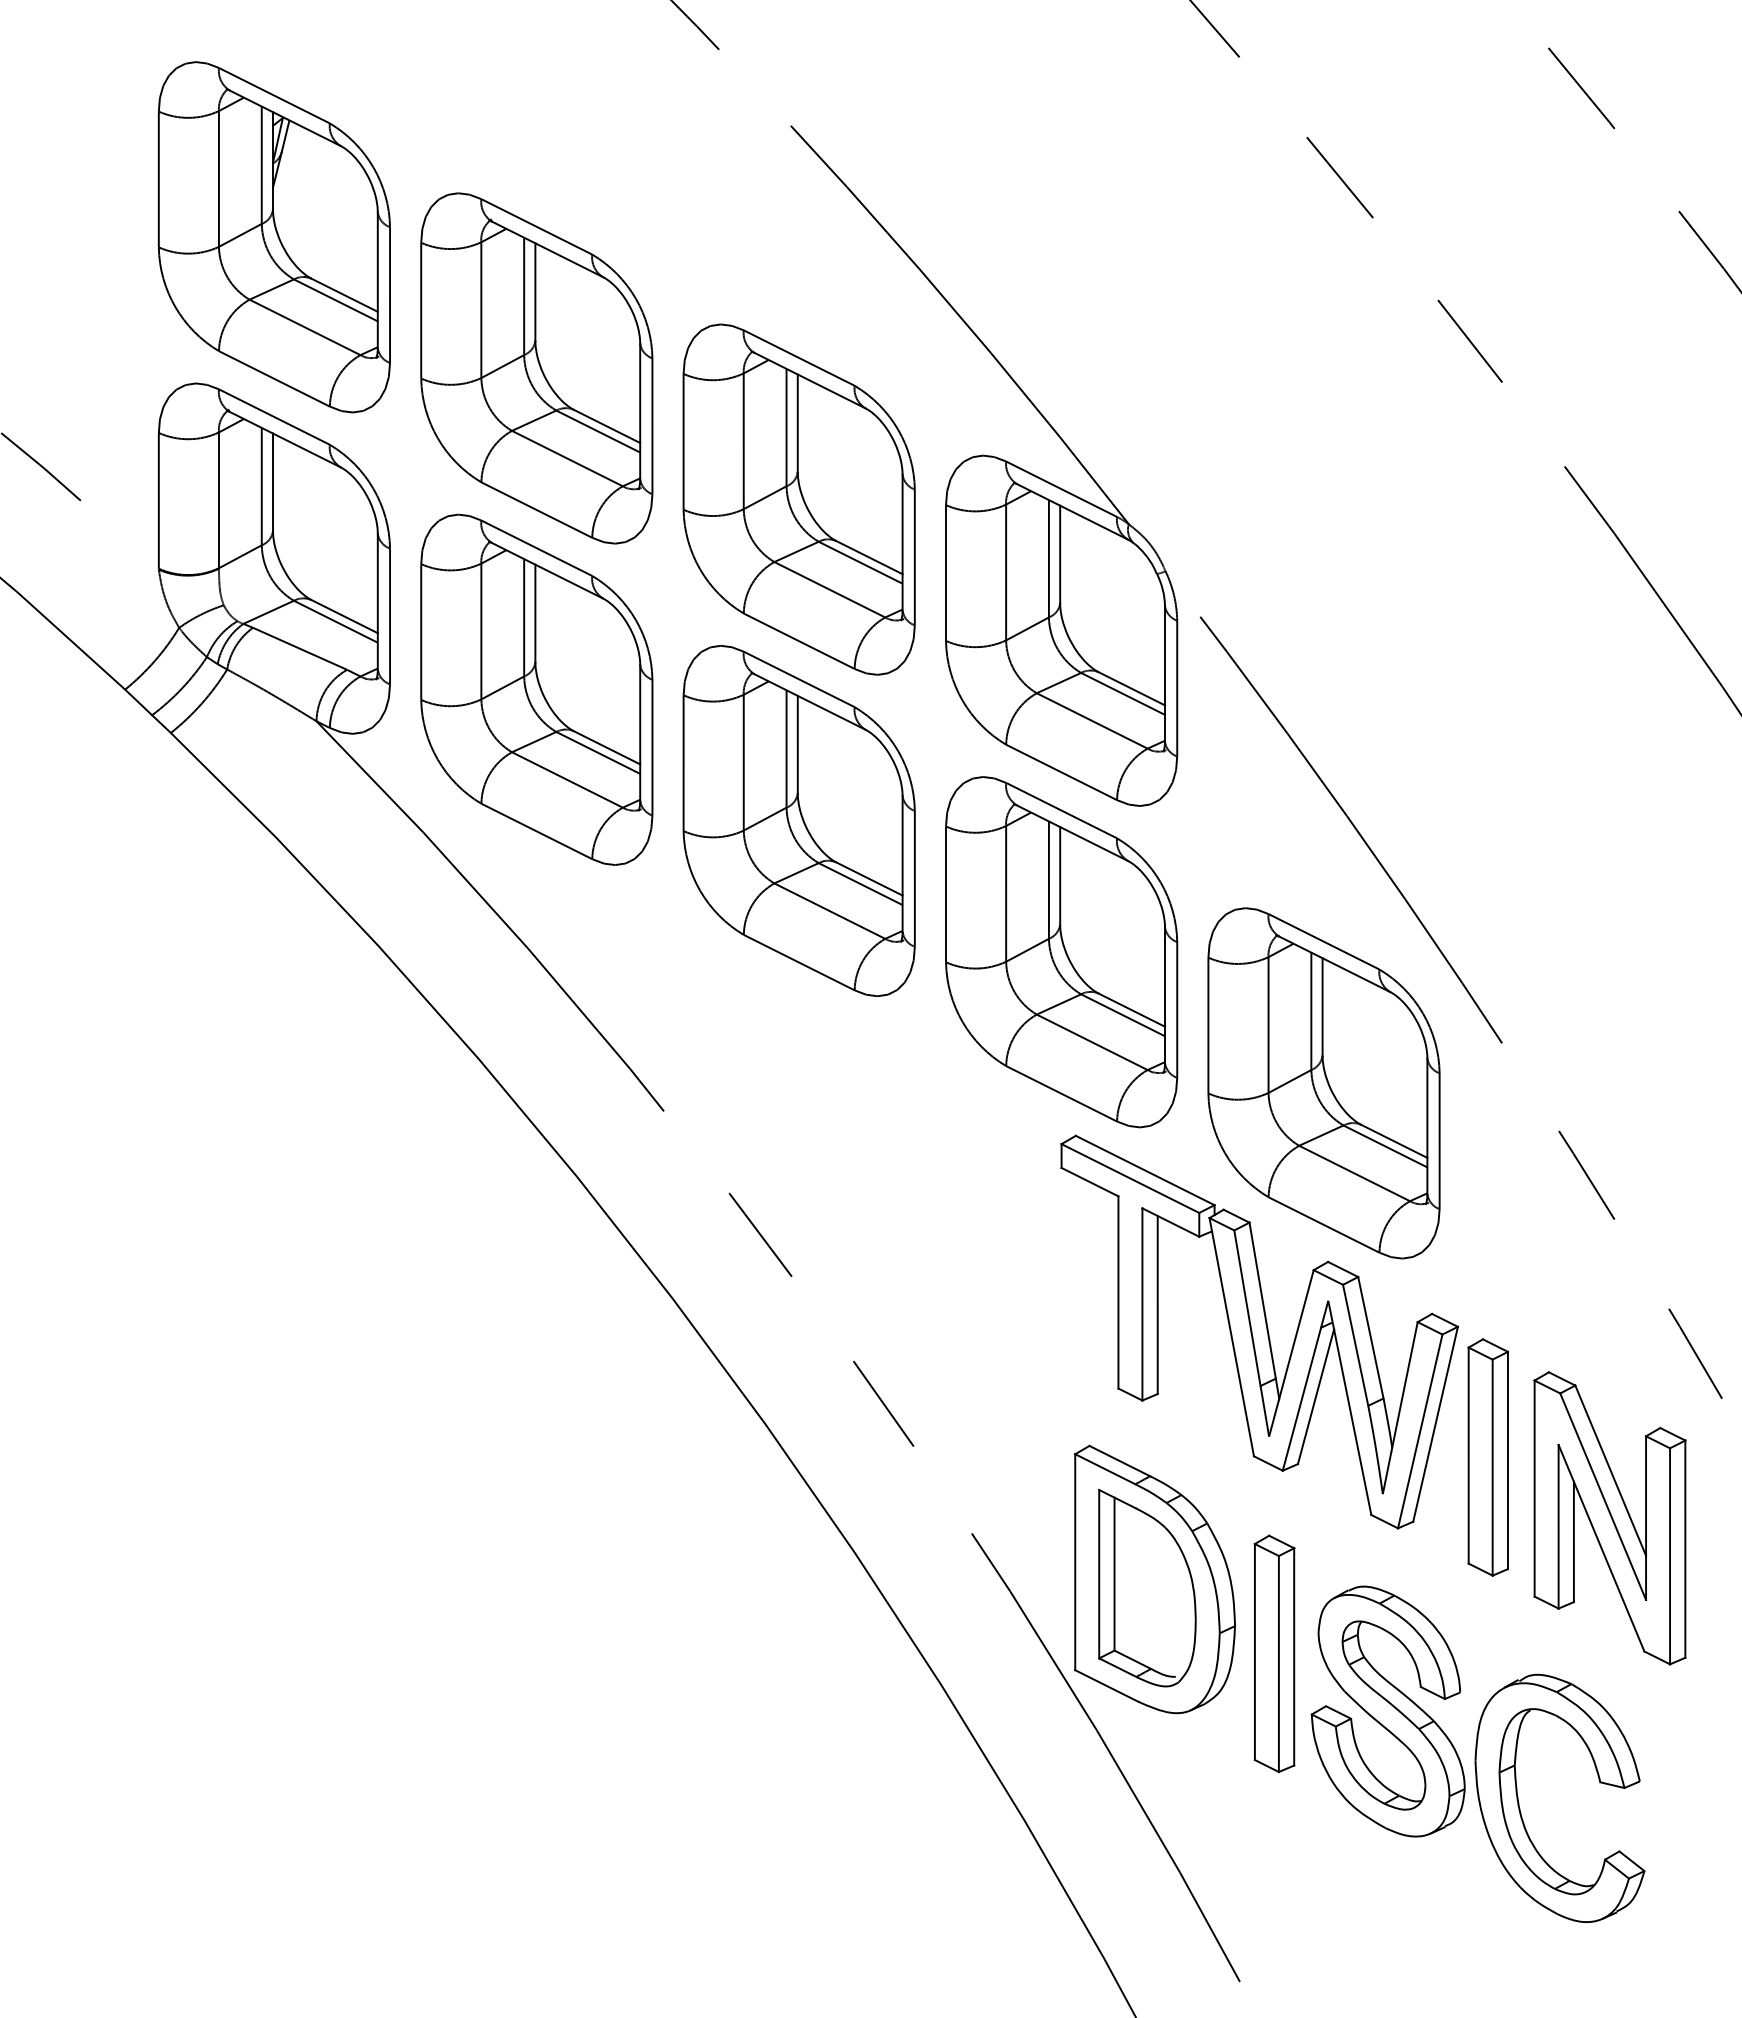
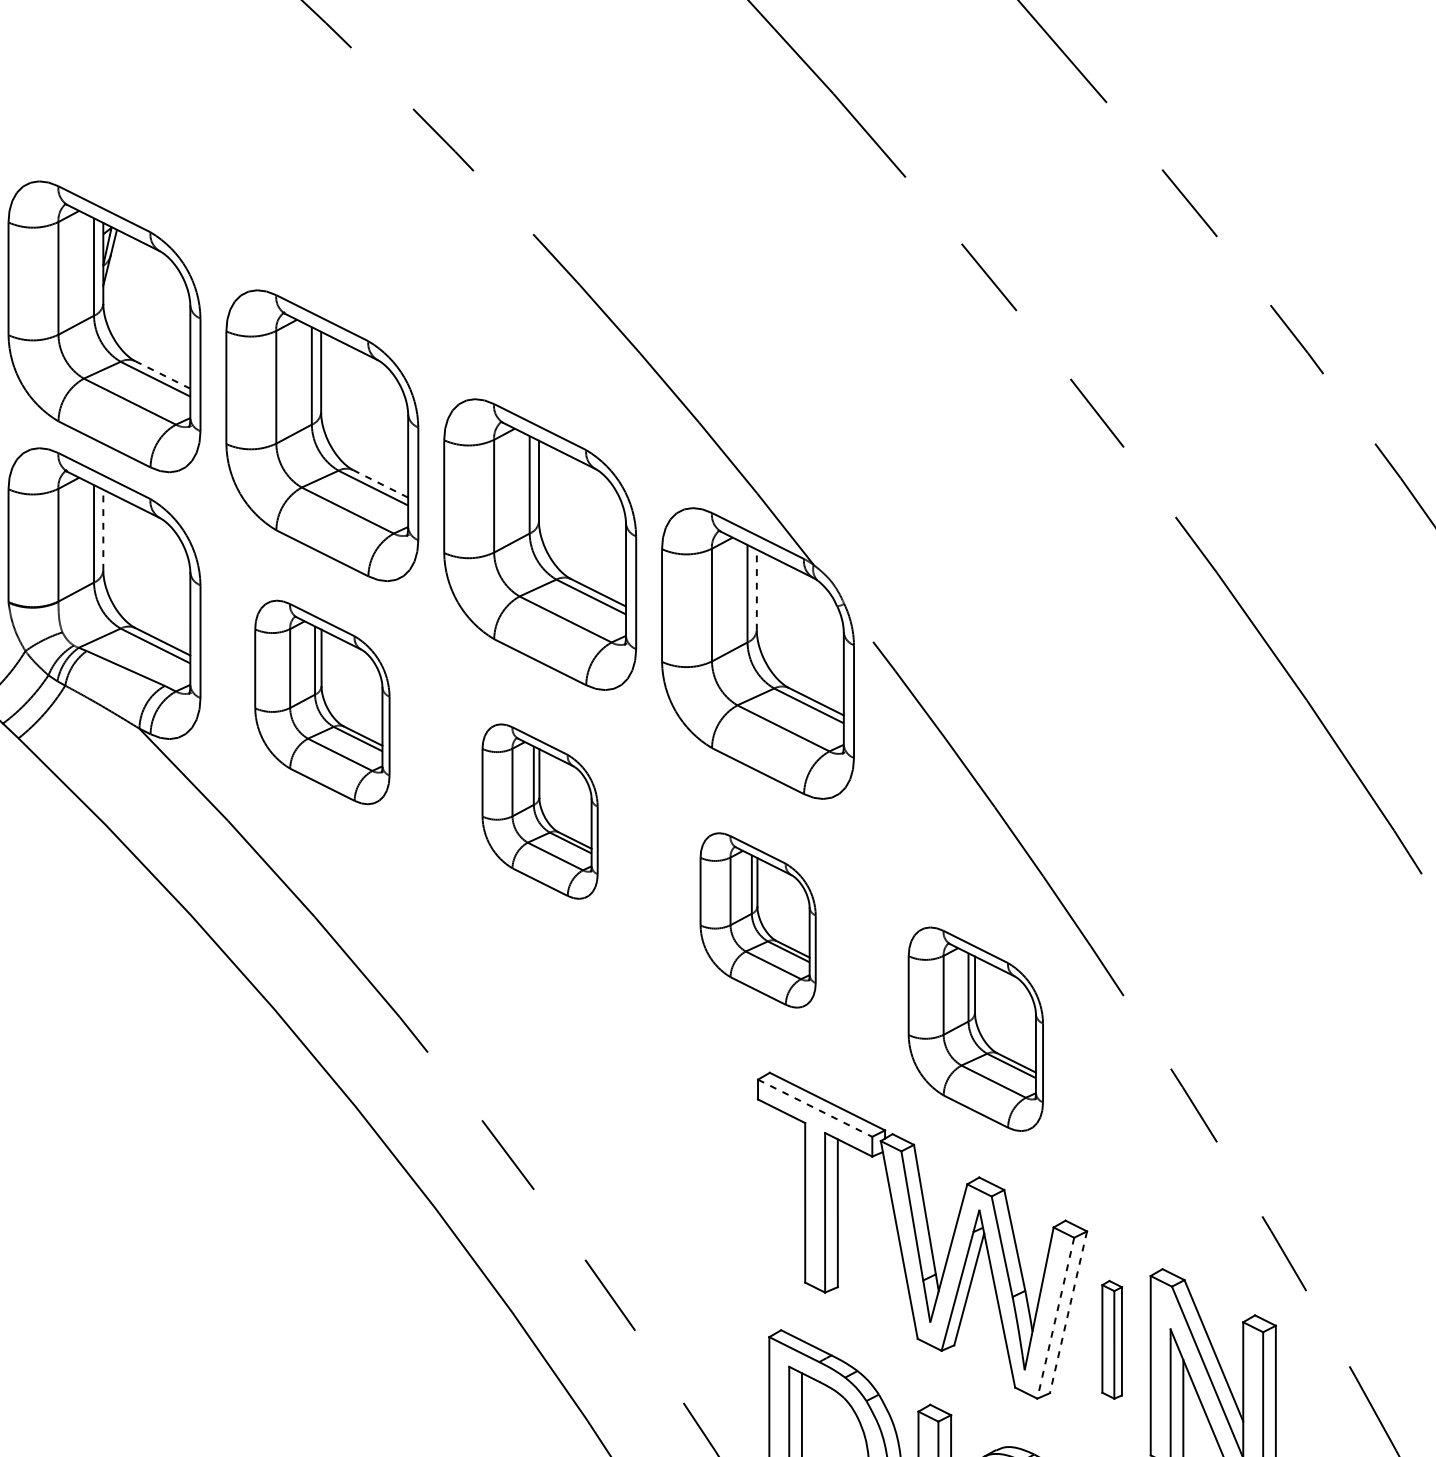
line: (344, 295) -> (162, 375), solid -> dashed
line: (606, 426) -> (380, 483), solid -> dashed
line: (273, 482) -> (103, 530), solid -> dashed
line: (1060, 554) -> (757, 590), solid -> dashed
part: (536, 689) -> (322, 702), size x0.7
part: (798, 821) -> (539, 811), size x0.6
part: (1061, 952) -> (757, 920), size x0.6
part: (1323, 1083) -> (975, 1029), size x0.7
line: (1130, 1178) -> (815, 1108), solid -> dashed
line: (1435, 1424) -> (1068, 1312), solid -> dashed
line: (1420, 1431) -> (1055, 1318), solid -> dashed
part: (1487, 1457) -> (1111, 1339), size x0.6

